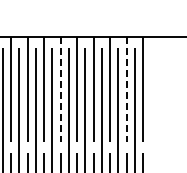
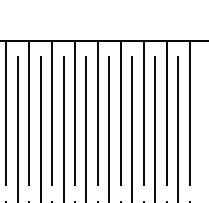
line: (60, 90) -> (74, 114), dashed -> solid
line: (126, 90) -> (166, 114), dashed -> solid

